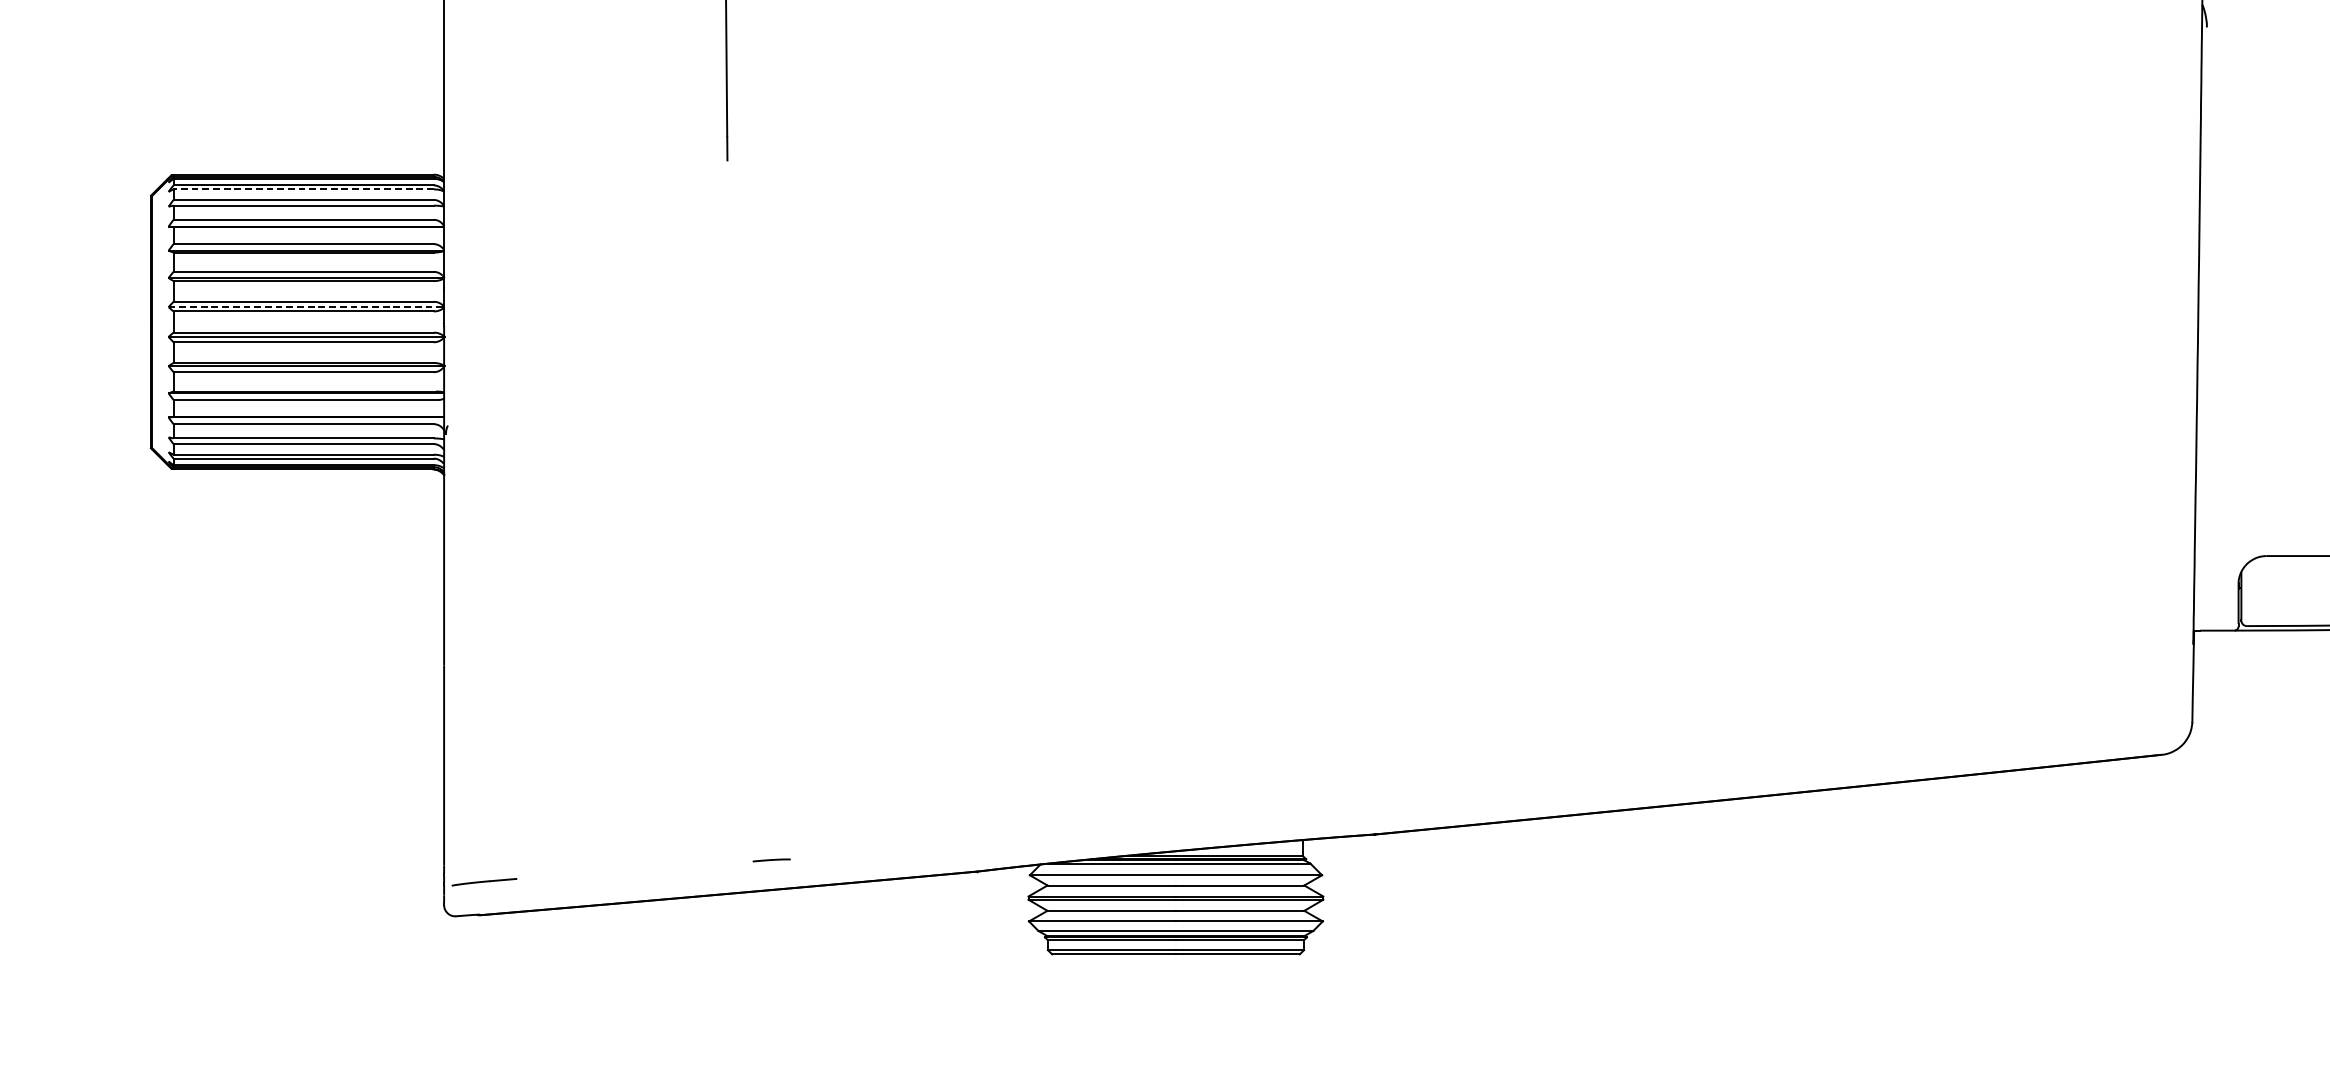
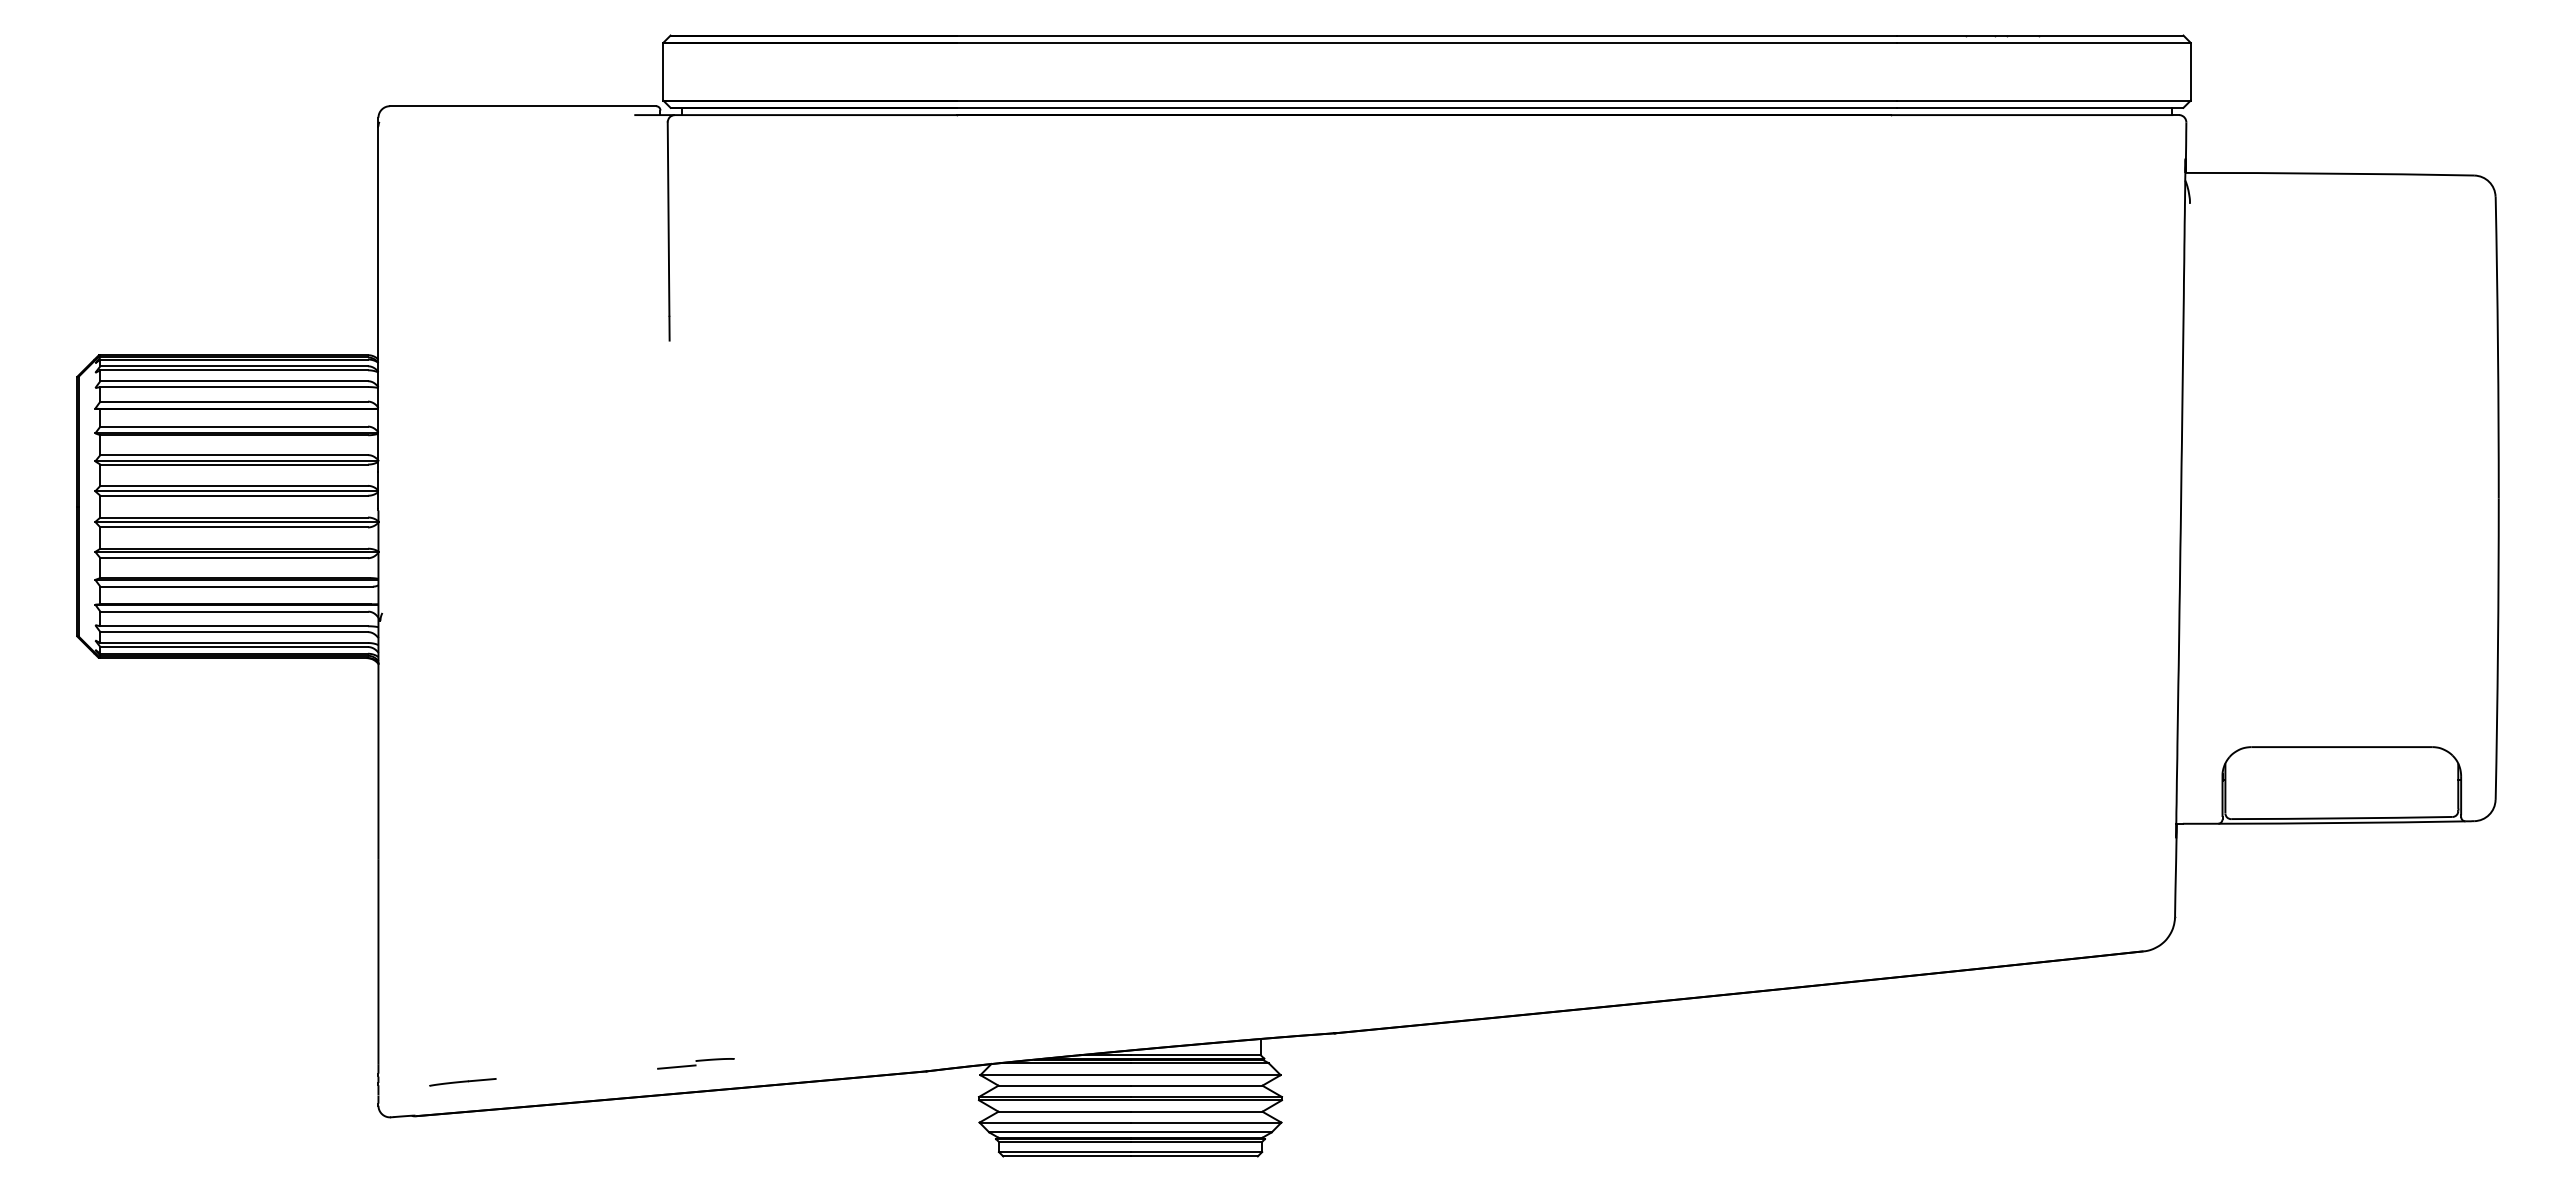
line: (304, 189) -> (234, 370), dashed -> solid
line: (305, 307) -> (236, 491), dashed -> solid
line: (734, 866) -> (676, 1066), added
line: (484, 882) -> (462, 1082), moved

